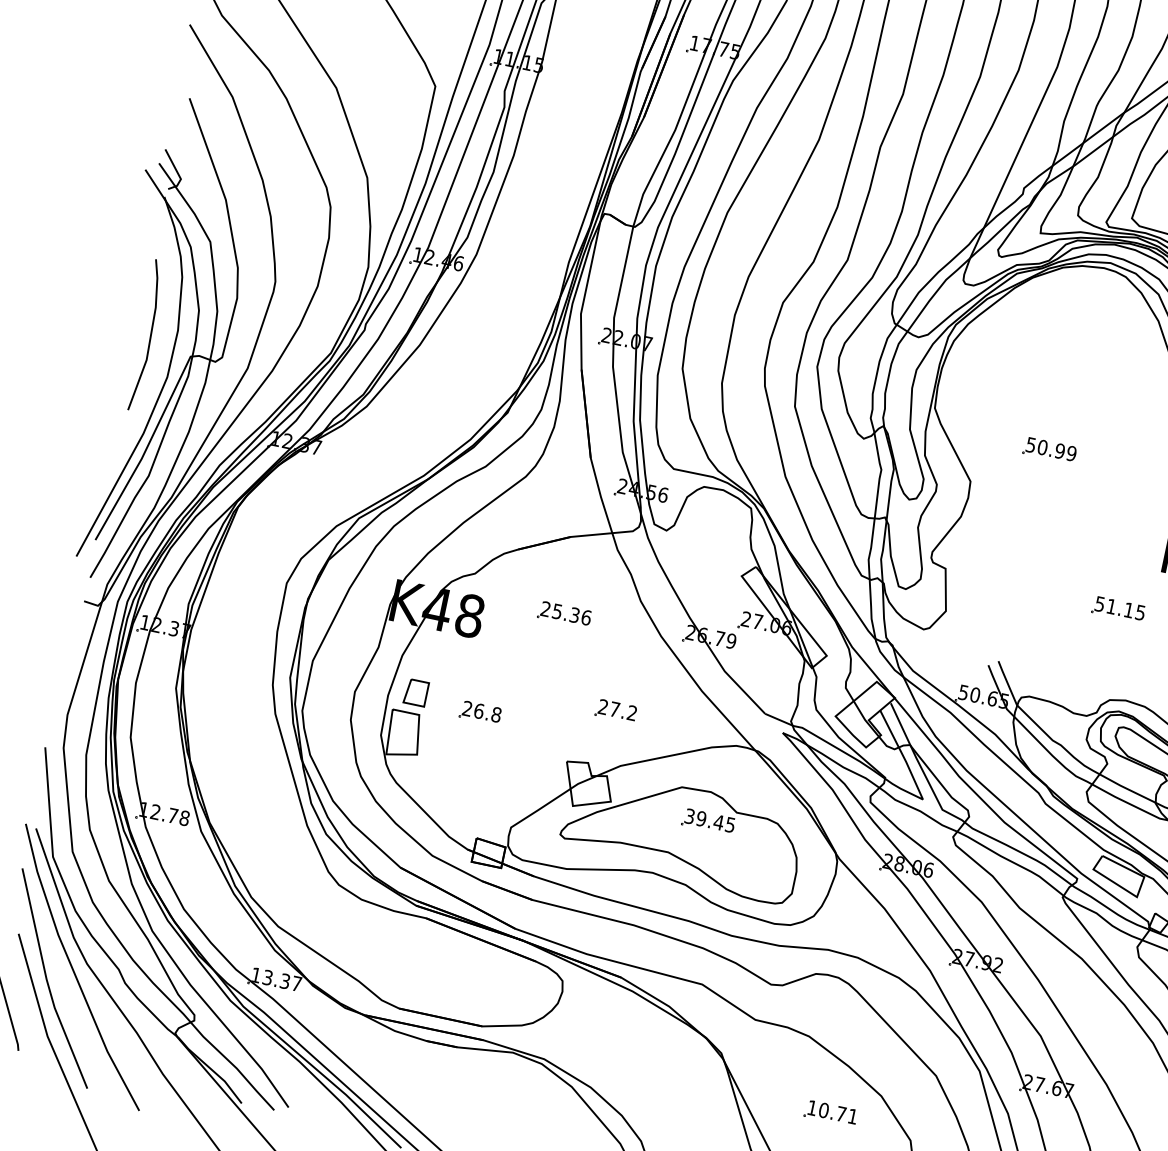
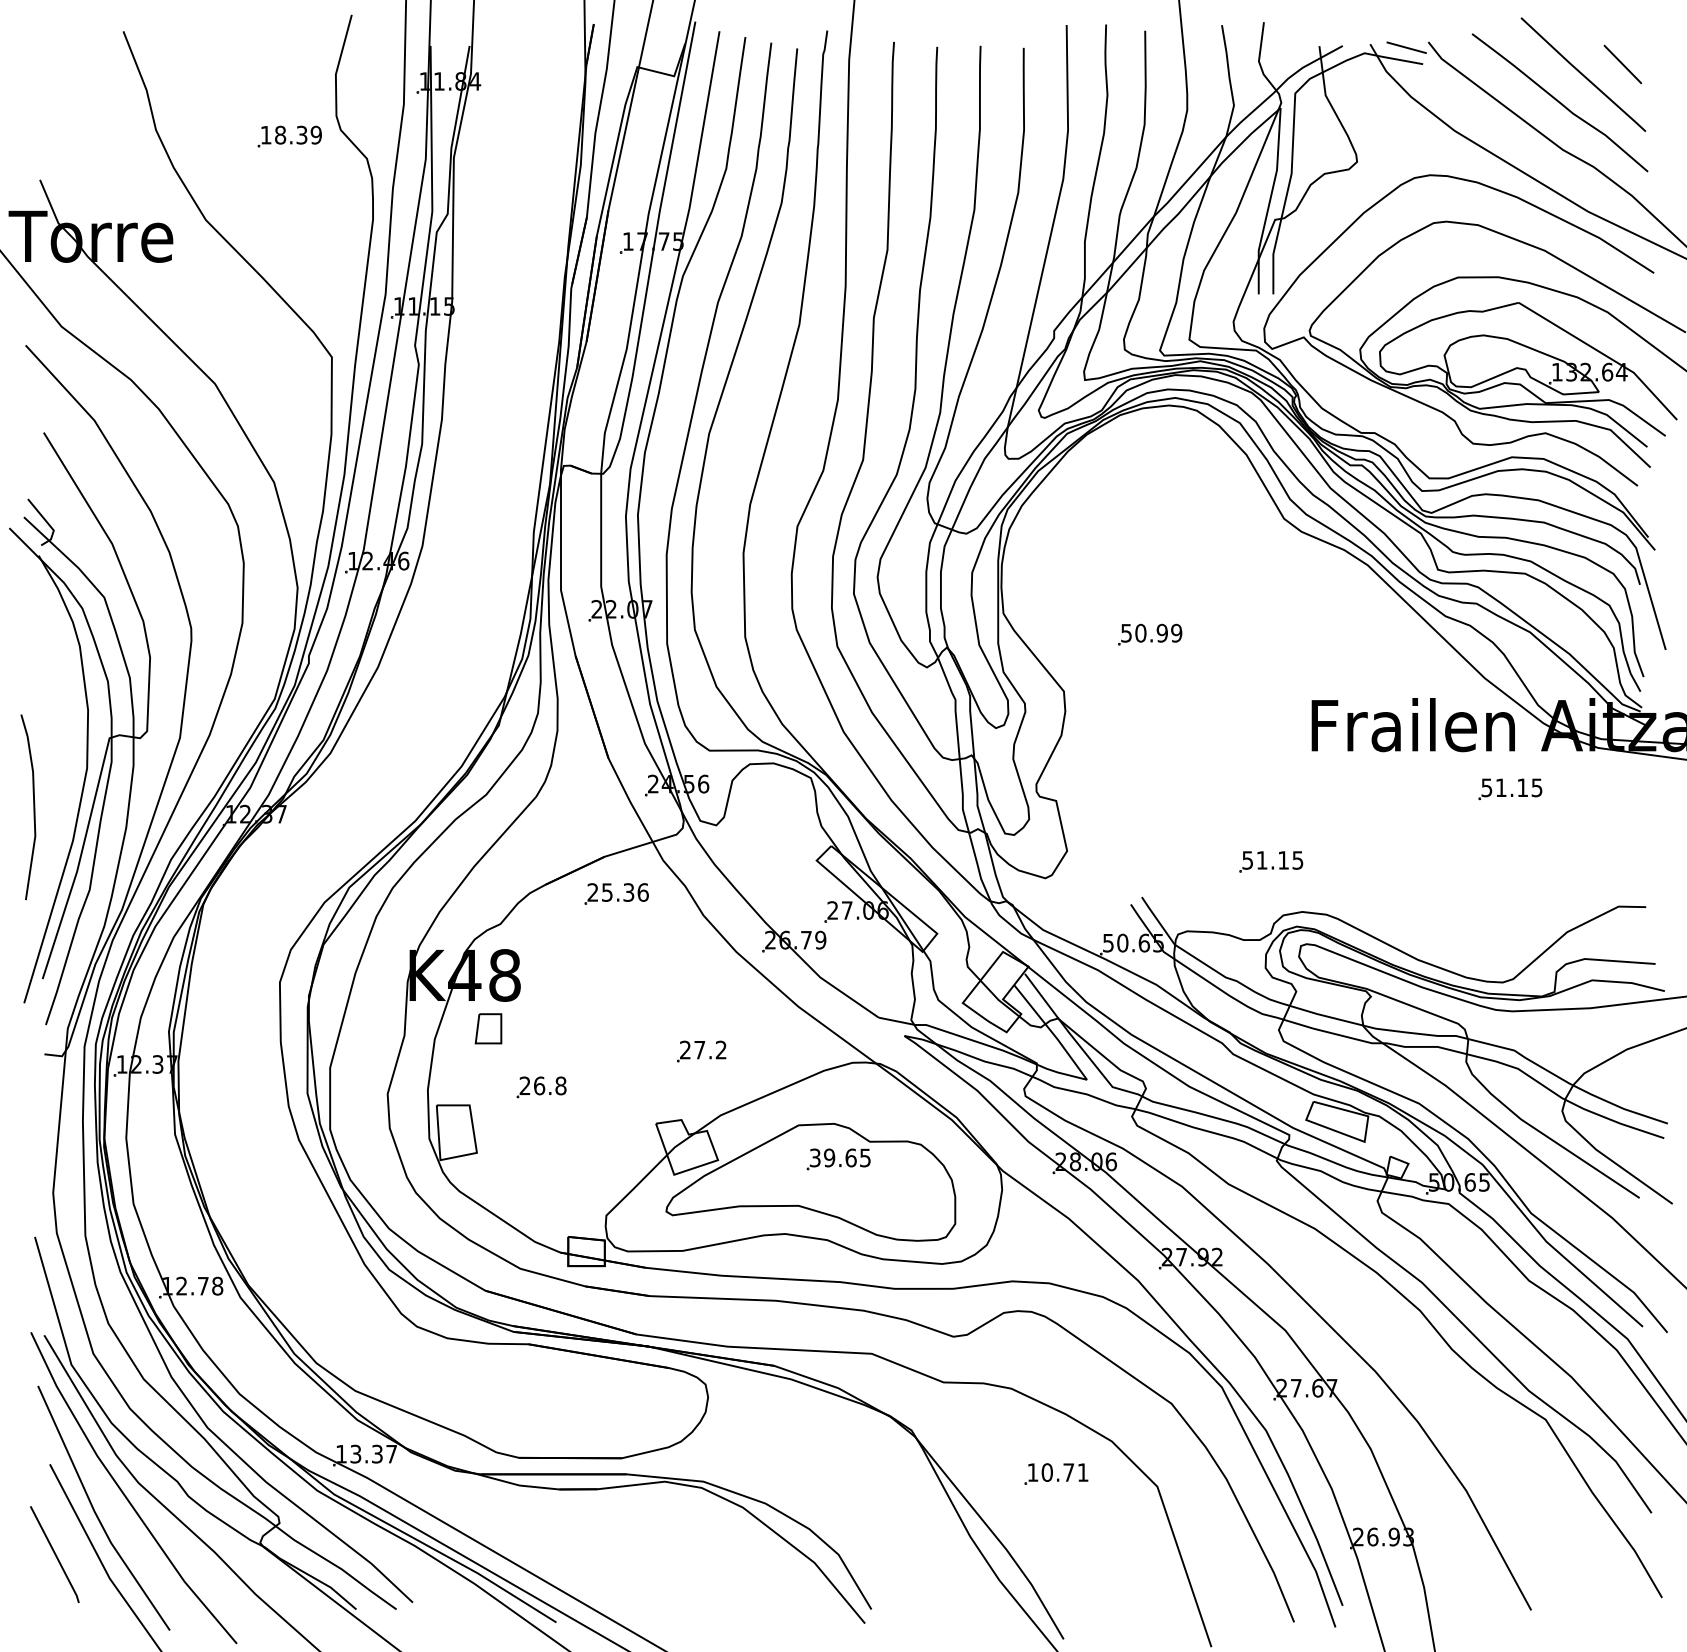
line: (150, 336) -> (33, 807), moved
part: (1118, 609) -> (1271, 861), moved
part: (564, 613) -> (616, 893), moved
part: (416, 692) -> (488, 1028), moved
text: (718, 822) -> (850, 1157), 39.45 -> 39.65

